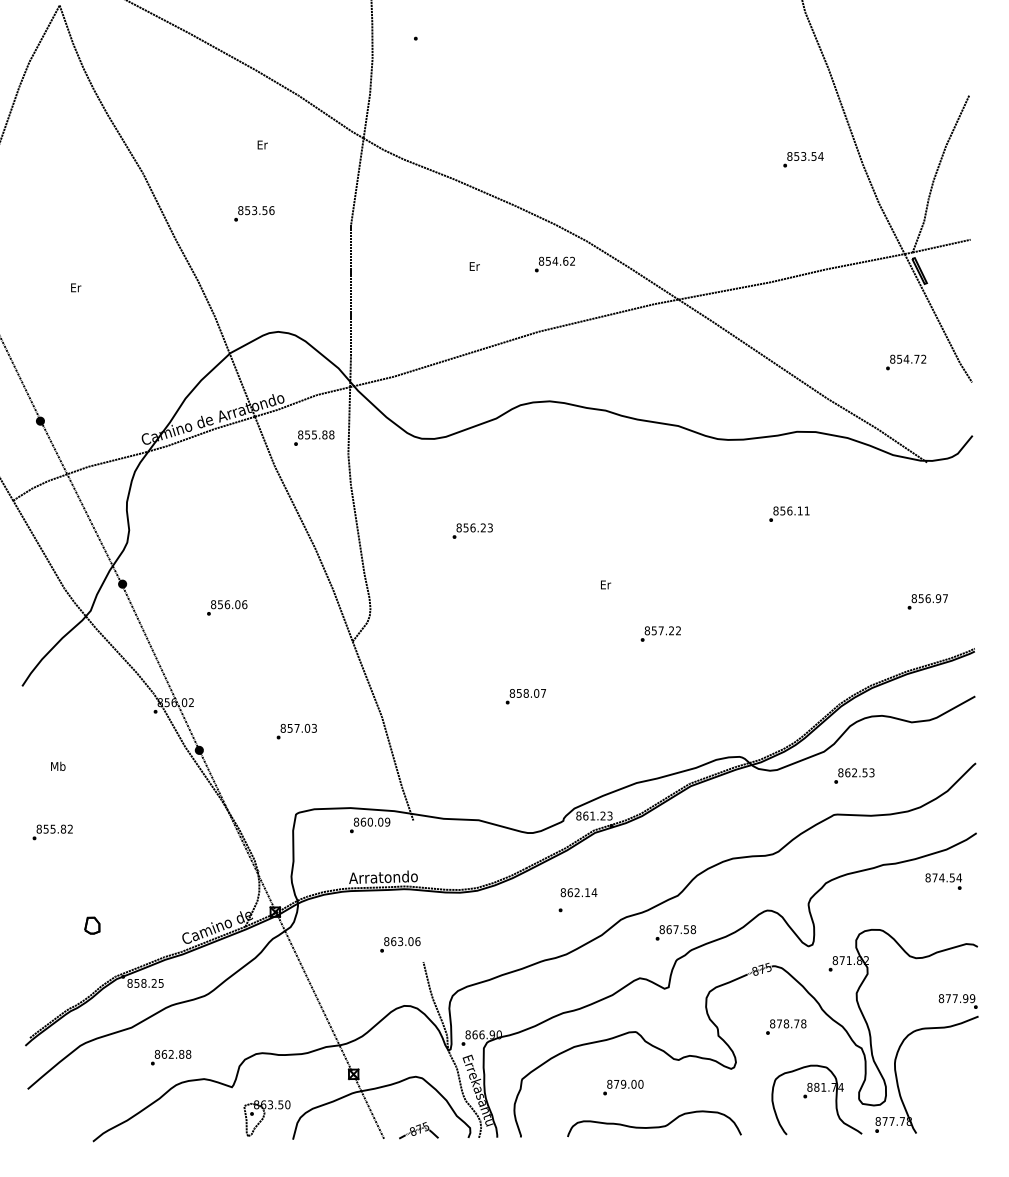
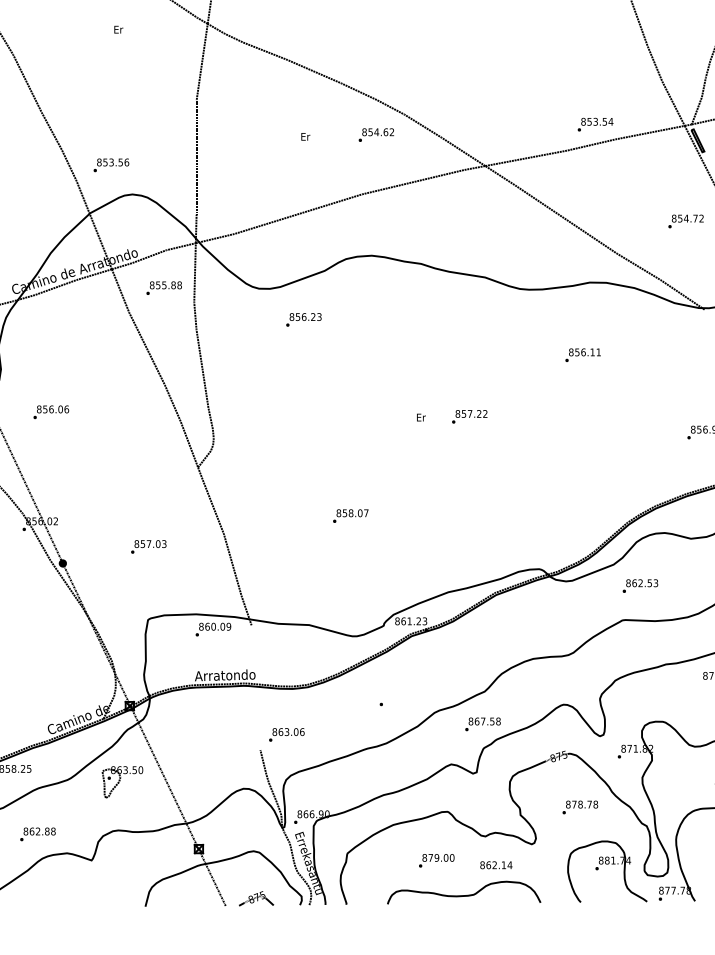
text: (803, 159) -> (595, 124), moved
text: (254, 213) -> (111, 165), moved
text: (472, 530) -> (303, 319), moved
text: (227, 607) -> (51, 411), moved
text: (660, 633) -> (469, 416), moved
text: (578, 892) -> (495, 865), moved
text: (400, 944) -> (286, 734), moved
part: (266, 1118) -> (122, 782), moved

